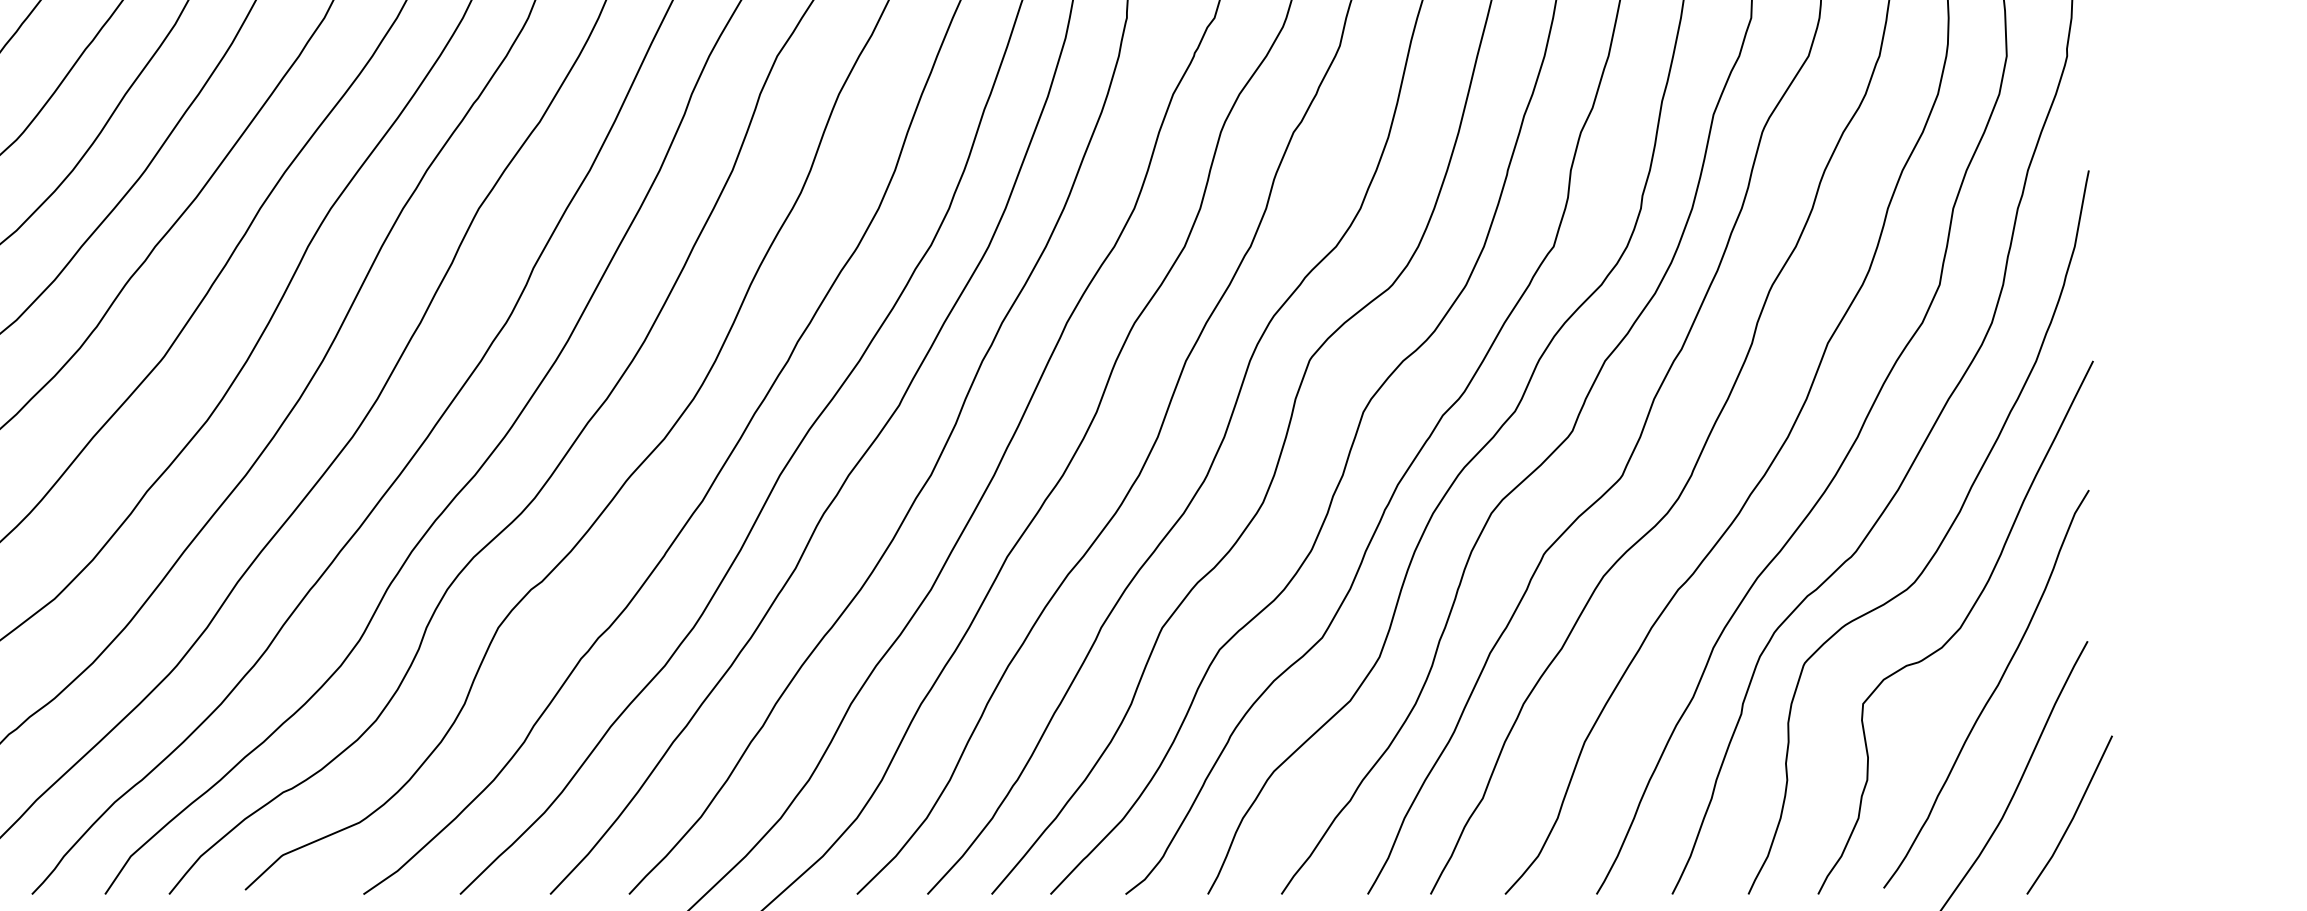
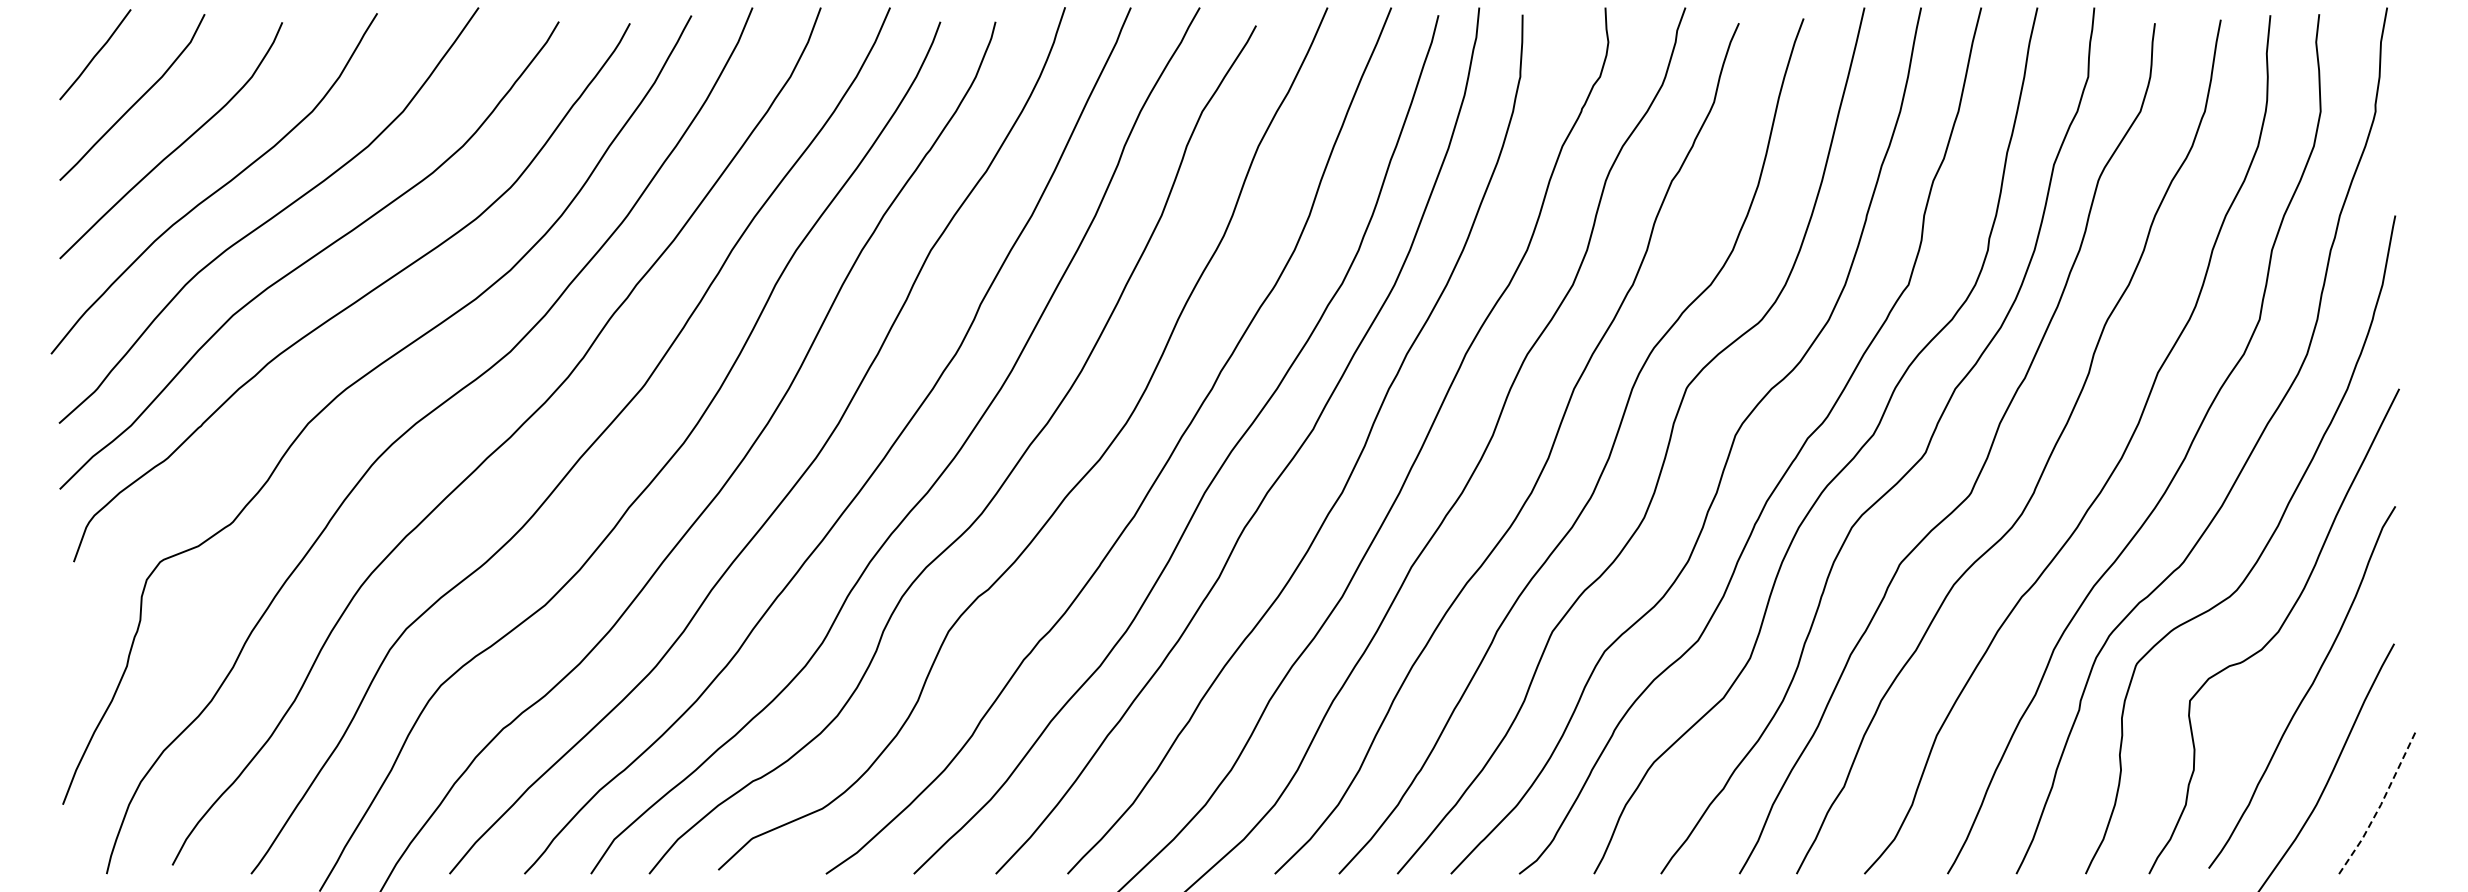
line: (2073, 817) -> (2381, 804), solid -> dashed

